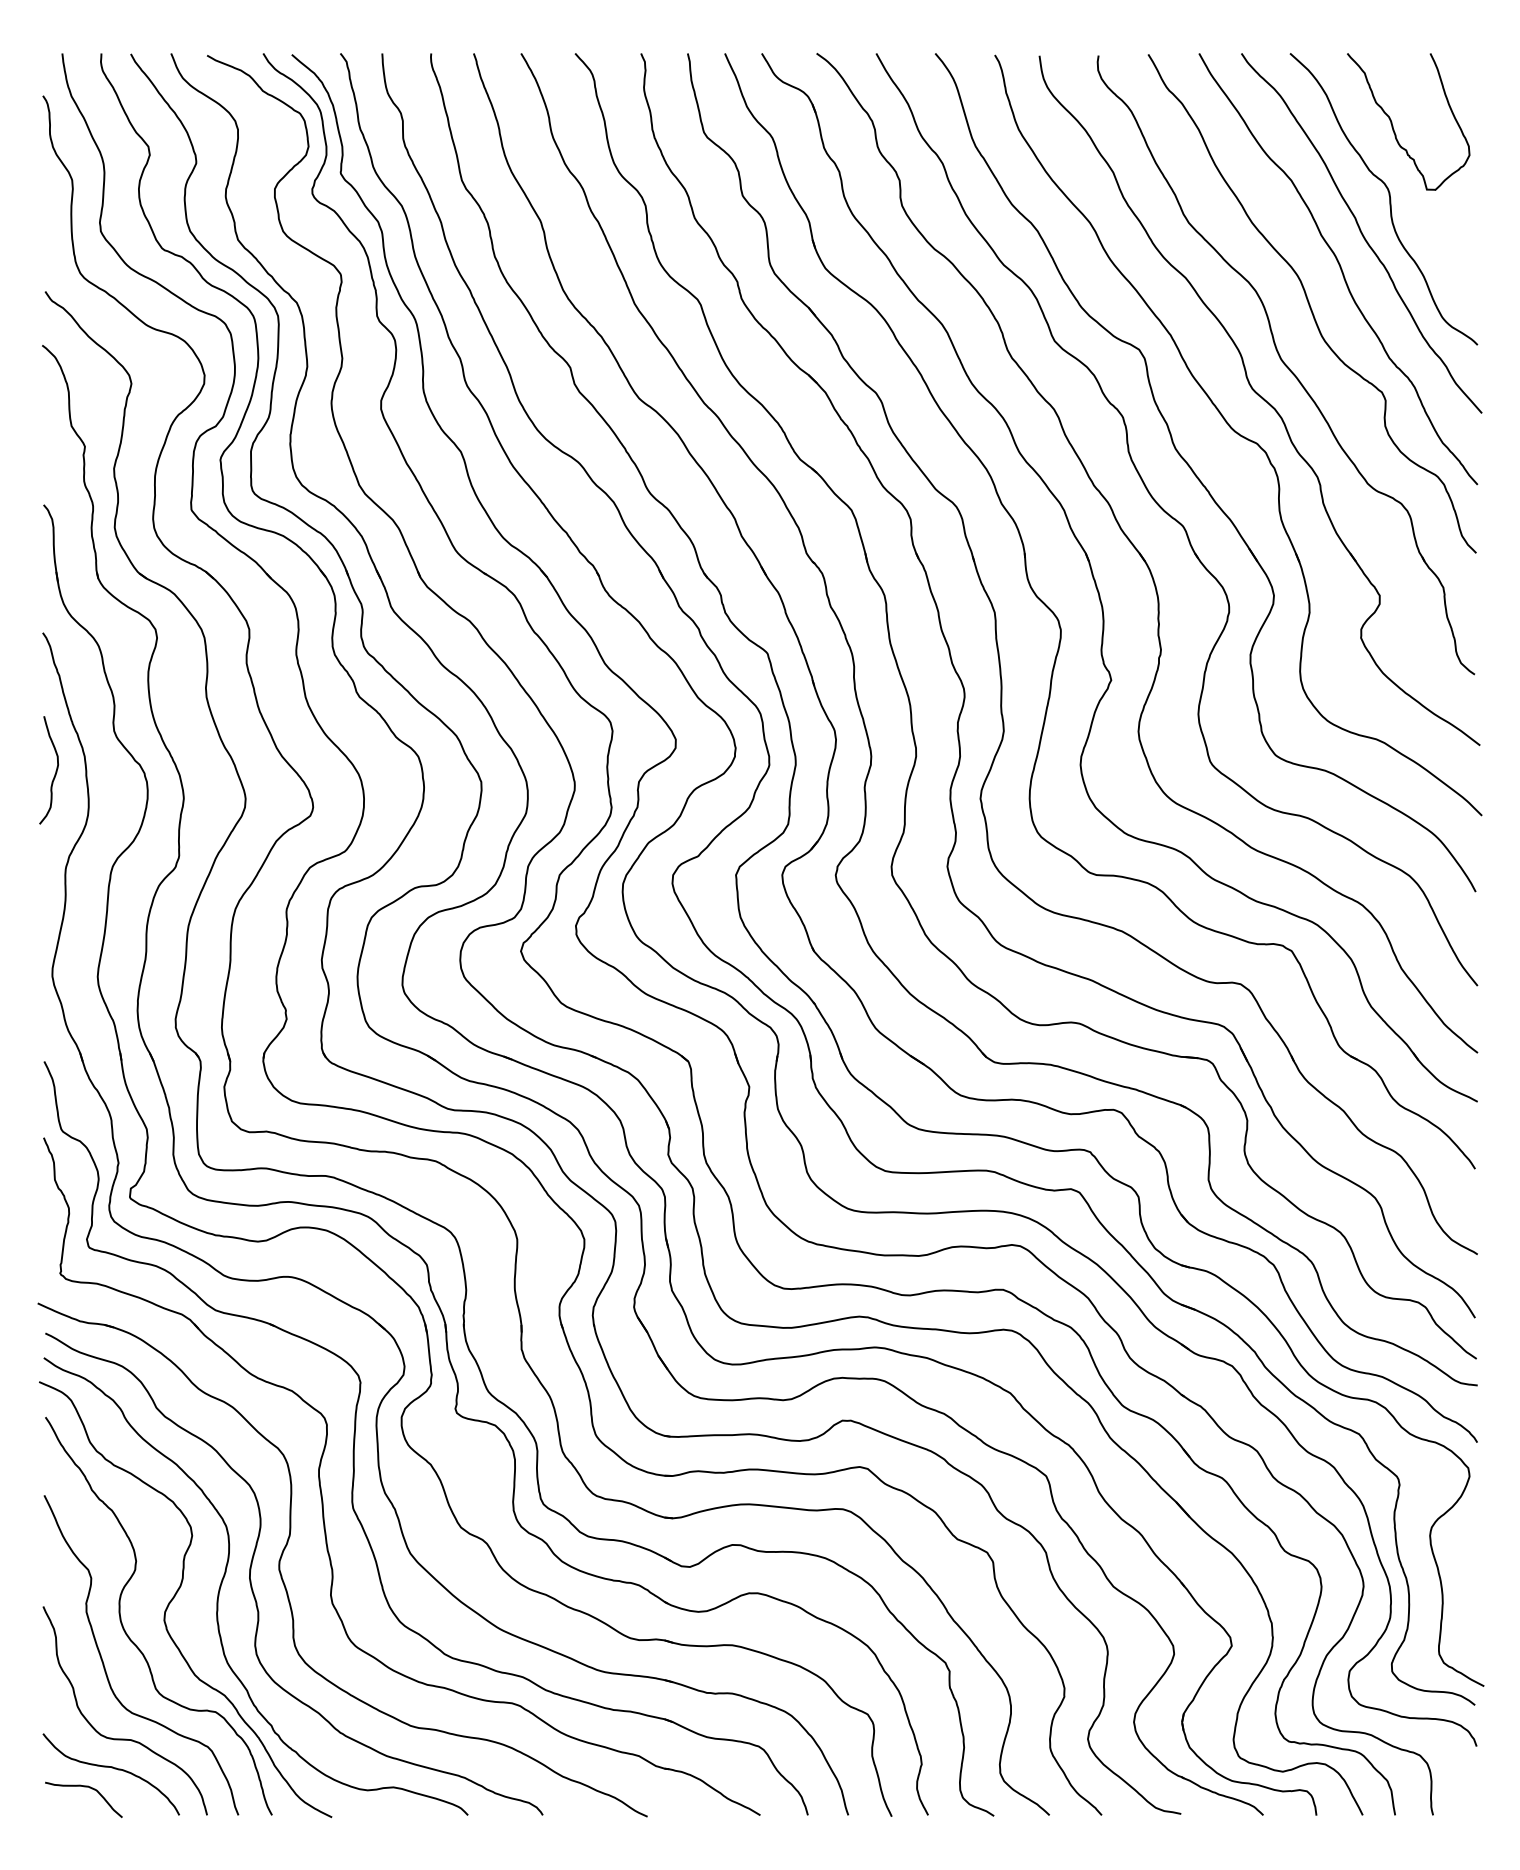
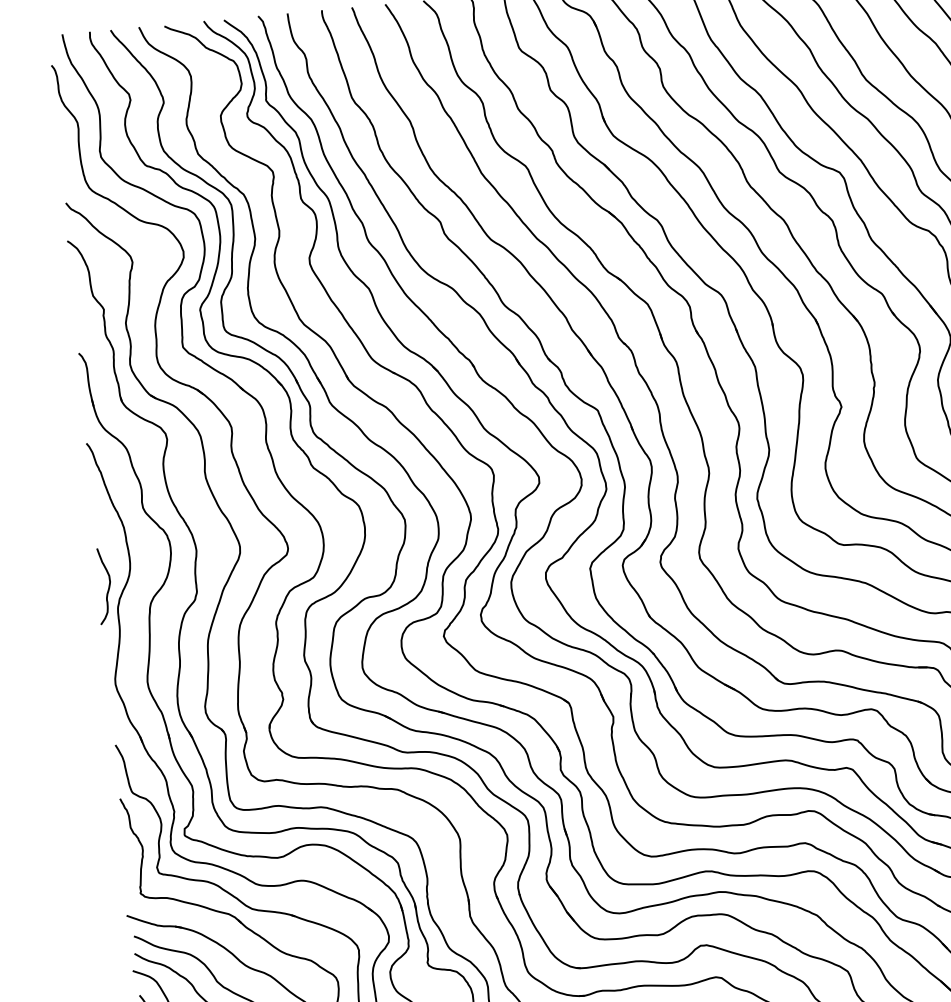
curve: (55, 770) -> (108, 585), moved

